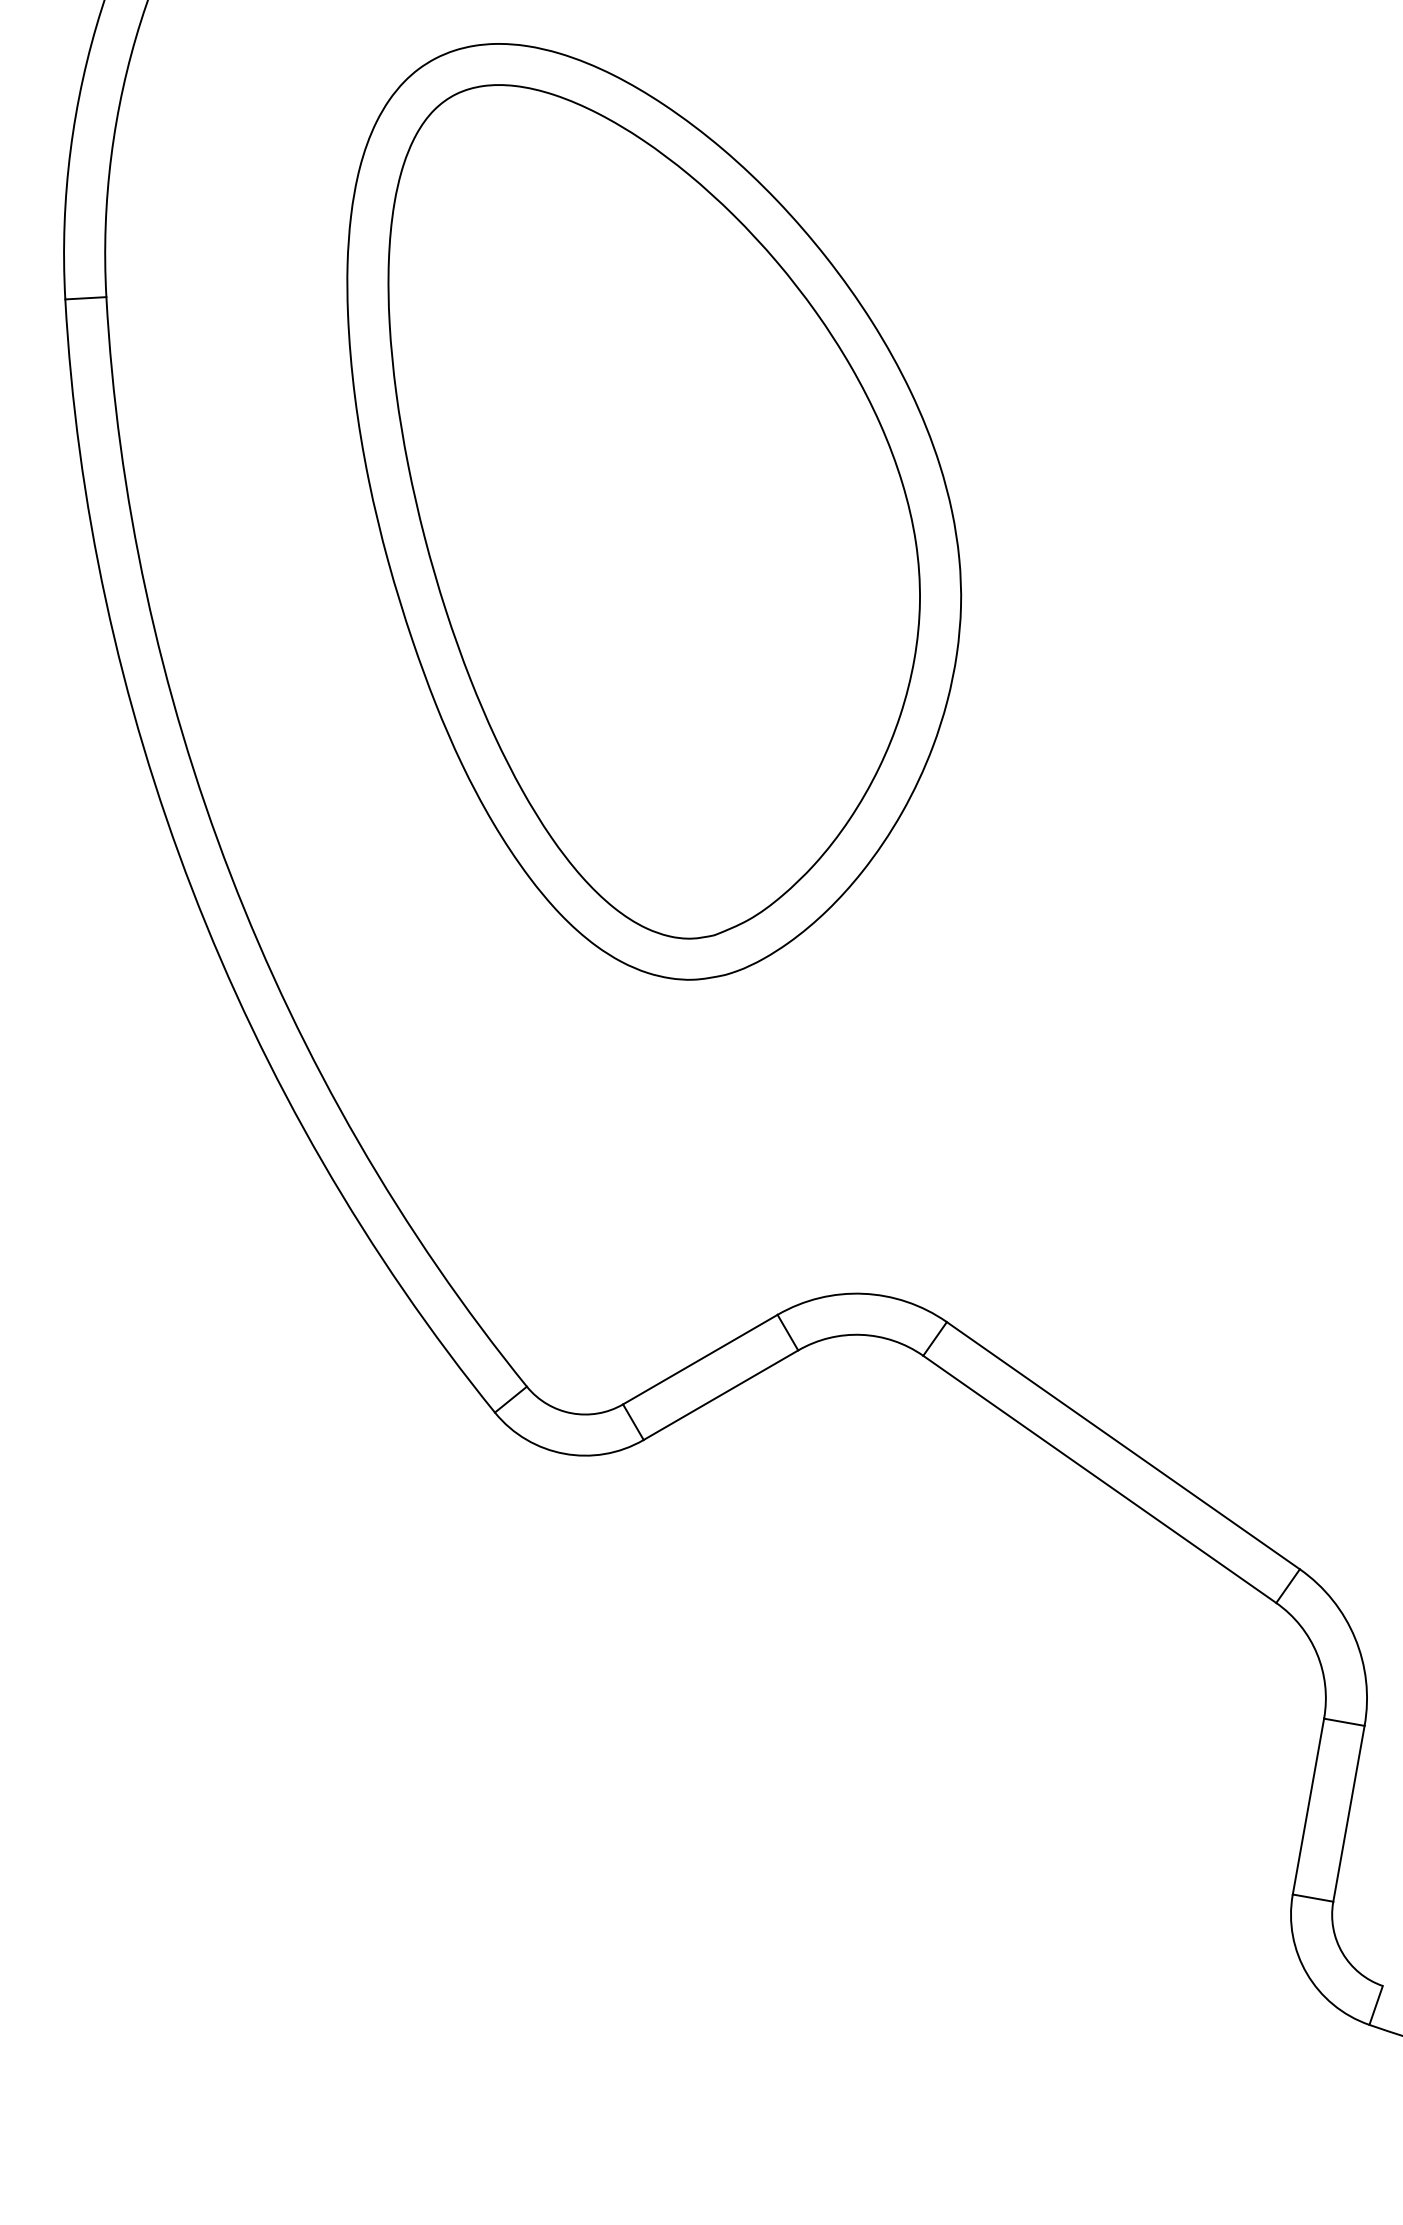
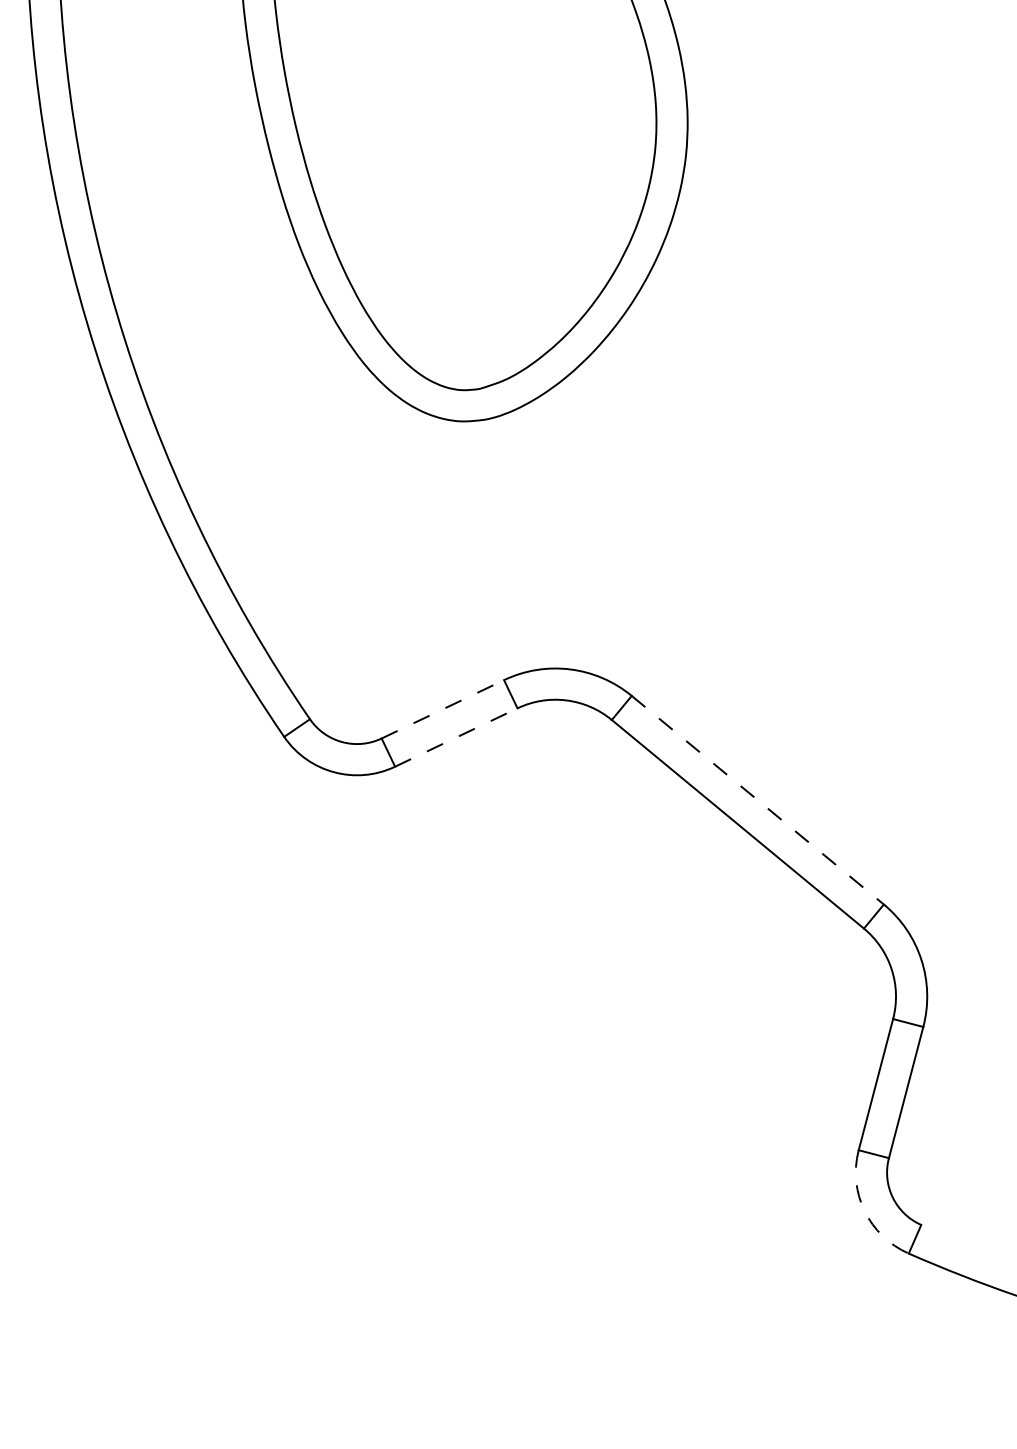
line: (700, 1359) -> (443, 709), solid -> dashed
line: (721, 1394) -> (456, 737), solid -> dashed
line: (1123, 1445) -> (757, 800), solid -> dashed
arc: (1307, 1973) -> (865, 1210), solid -> dashed

